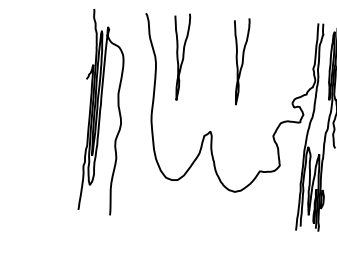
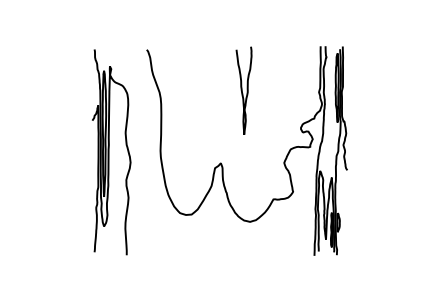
curve: (178, 56) -> (182, 90), removed

